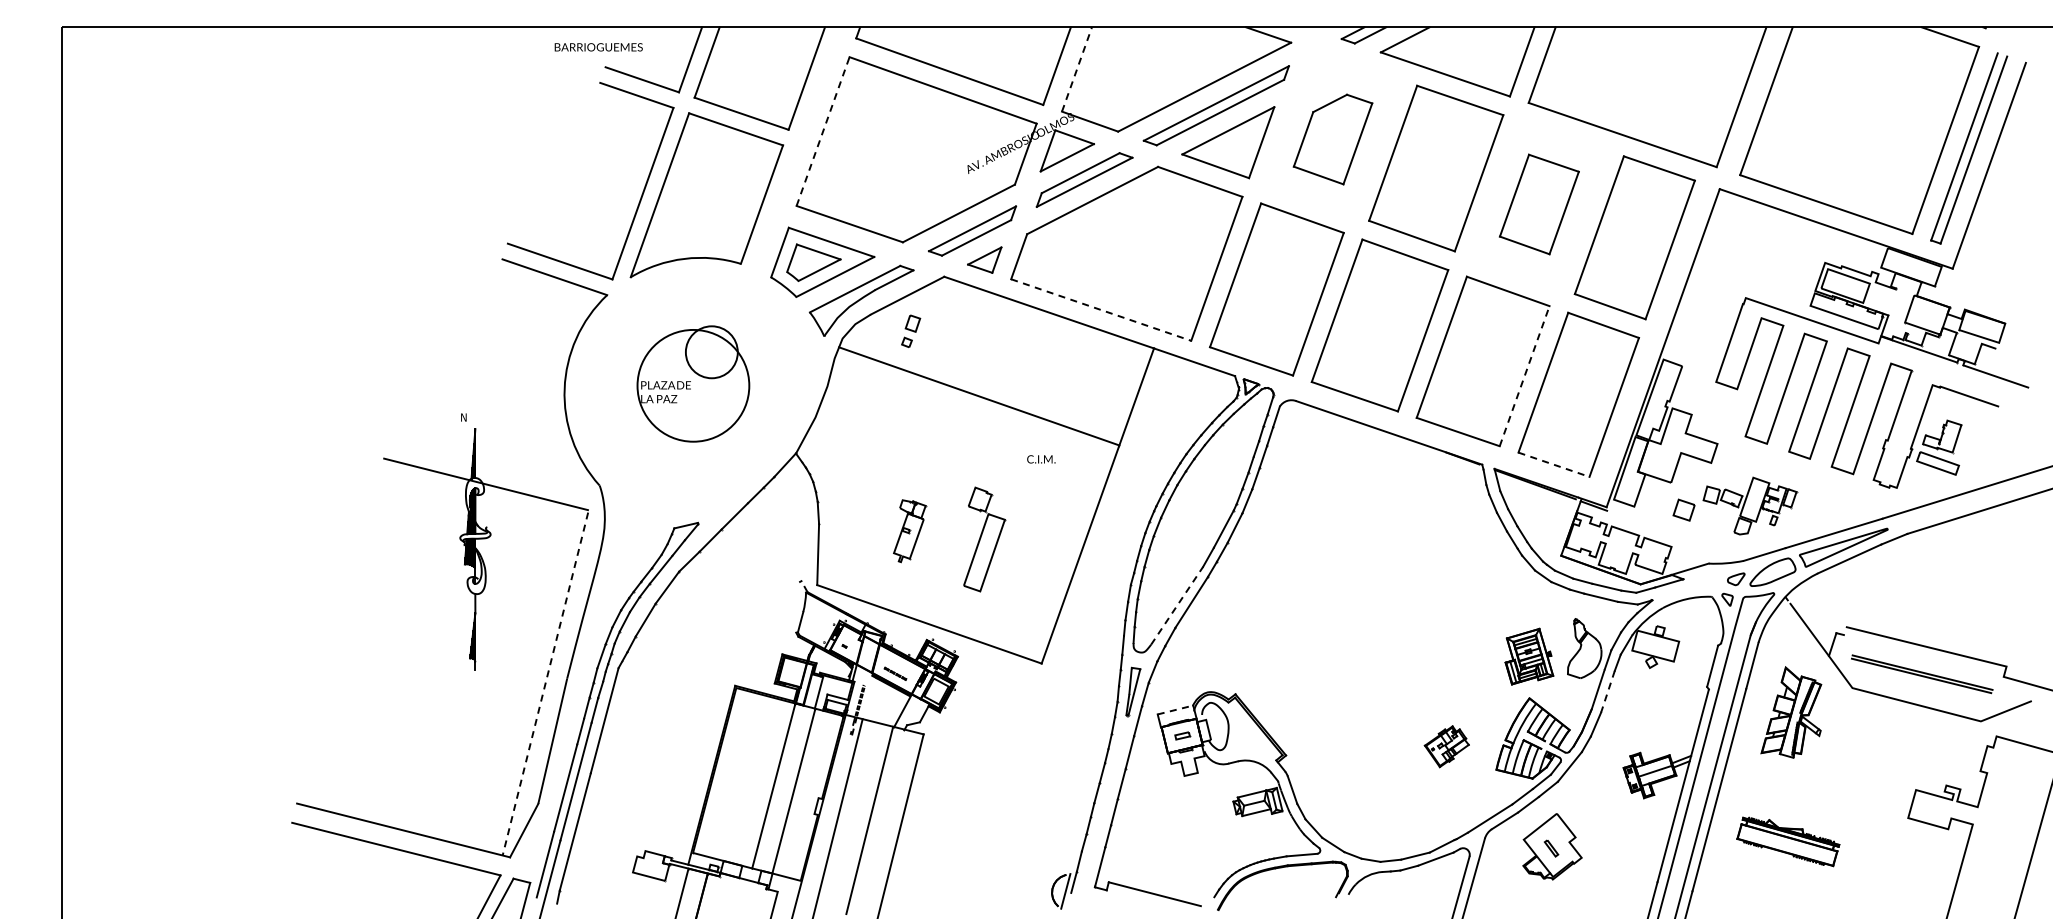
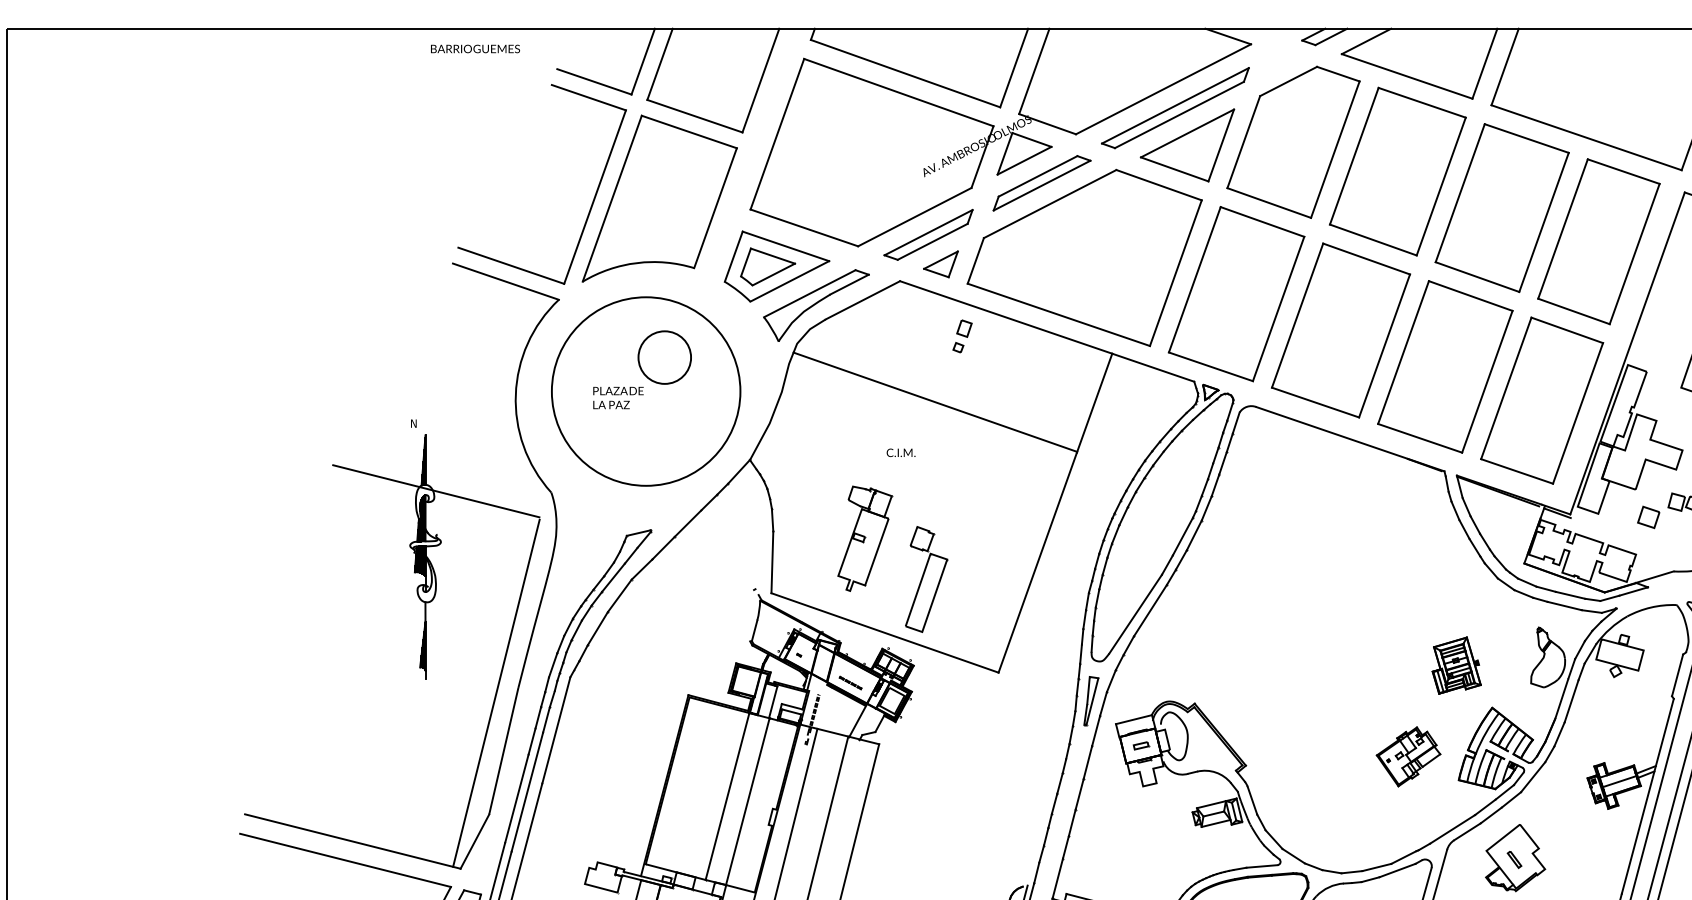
text: (598, 47) -> (475, 49), moved
line: (1077, 69) -> (1034, 71), dashed -> solid
line: (823, 131) -> (777, 134), dashed -> solid
part: (1332, 139) -> (1292, 142), size x1.67
part: (1539, 204) -> (1502, 208), size x1.67
line: (1101, 310) -> (1059, 315), dashed -> solid
part: (911, 330) -> (962, 335), moved
line: (1524, 375) -> (1487, 381), dashed -> solid
circle: (693, 385) -> (646, 391), size x1.67
text: (1041, 459) -> (901, 452), moved
line: (1554, 464) -> (1517, 471), dashed -> solid
part: (909, 530) -> (864, 537), size x1.67
part: (984, 539) -> (926, 579), moved
line: (1177, 605) -> (1136, 613), dashed -> solid
part: (1529, 656) -> (1456, 665), moved
line: (545, 684) -> (496, 693), dashed -> solid
line: (1607, 692) -> (1571, 701), dashed -> solid
line: (1175, 709) -> (1134, 719), dashed -> solid
part: (1446, 746) -> (1408, 756), size x1.43

